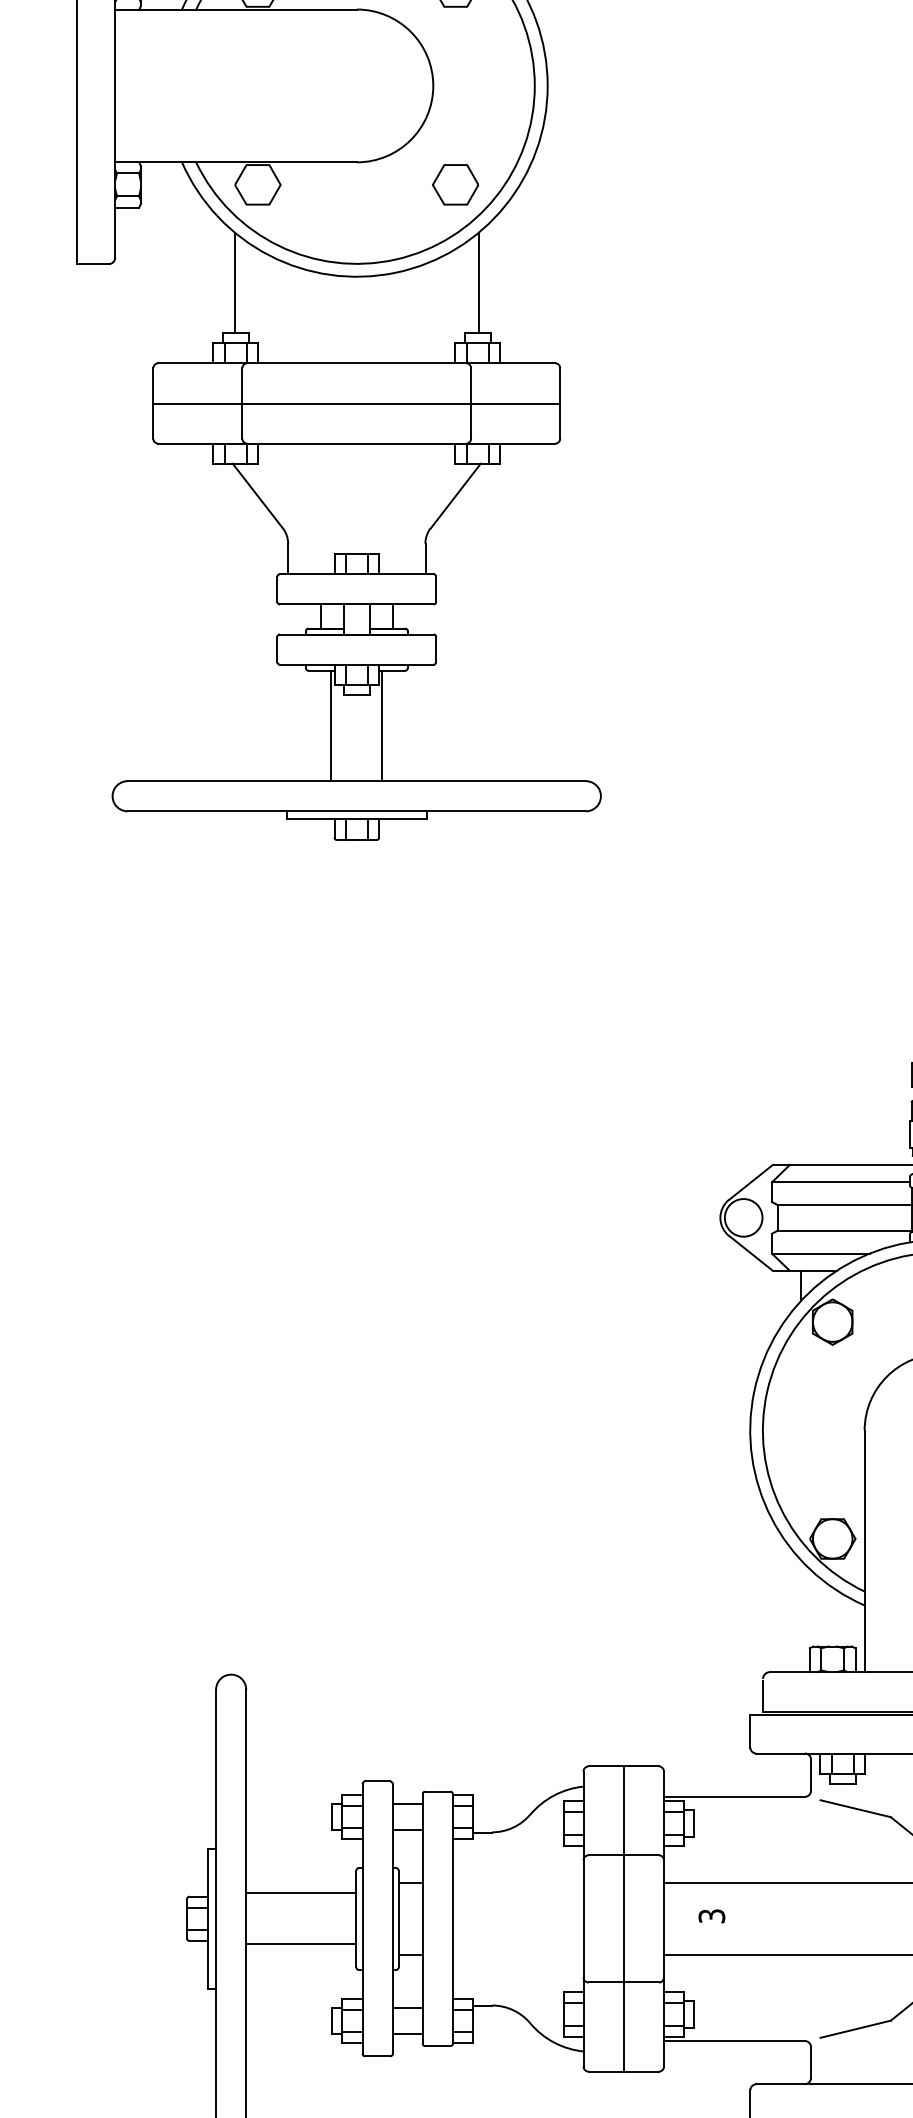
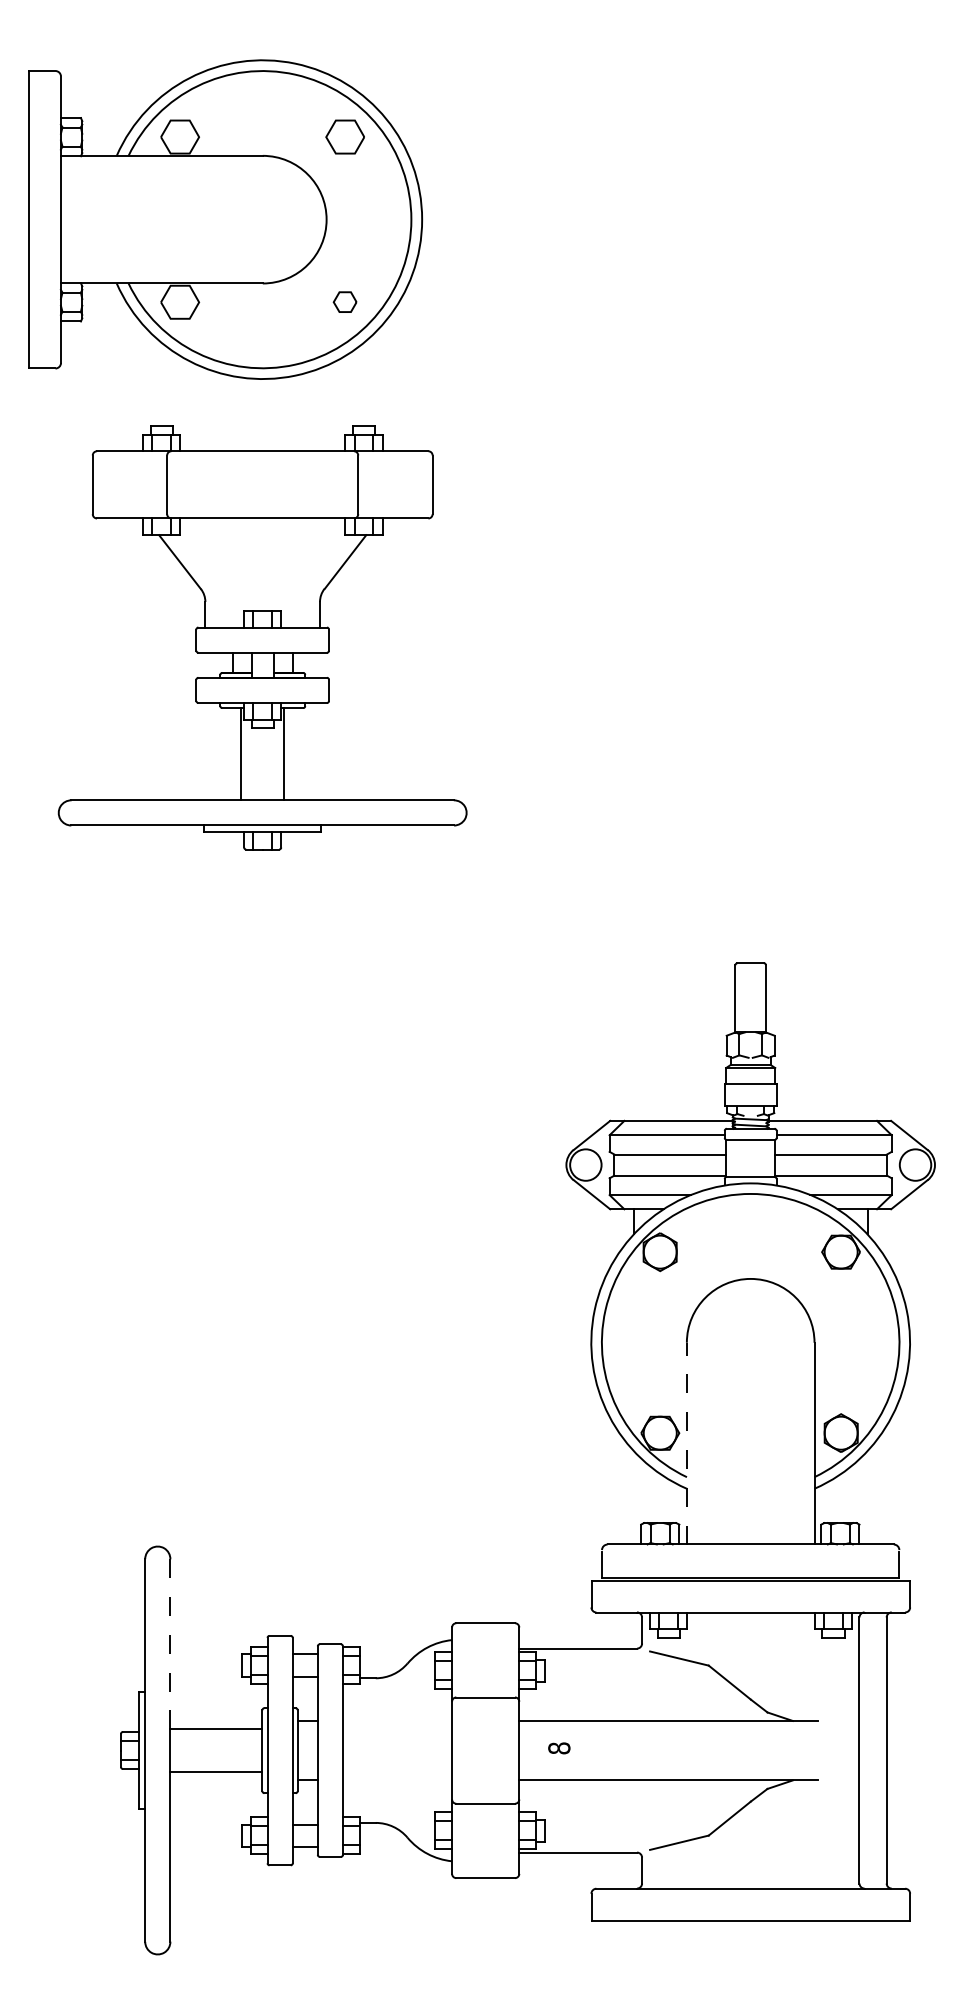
part: (454, 183) -> (344, 301), size x0.6
line: (234, 283) -> (160, 384), removed
line: (478, 283) -> (364, 384), removed
line: (356, 403) -> (262, 484), removed
line: (865, 1551) -> (687, 1443), solid -> dashed
line: (246, 1790) -> (170, 1643), solid -> dashed
text: (712, 1916) -> (559, 1748), 3 -> 8
line: (623, 1918) -> (485, 1750), removed

